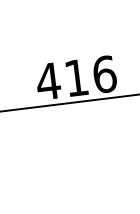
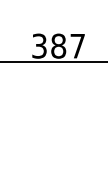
text: (76, 76) -> (58, 45), 416 -> 387

